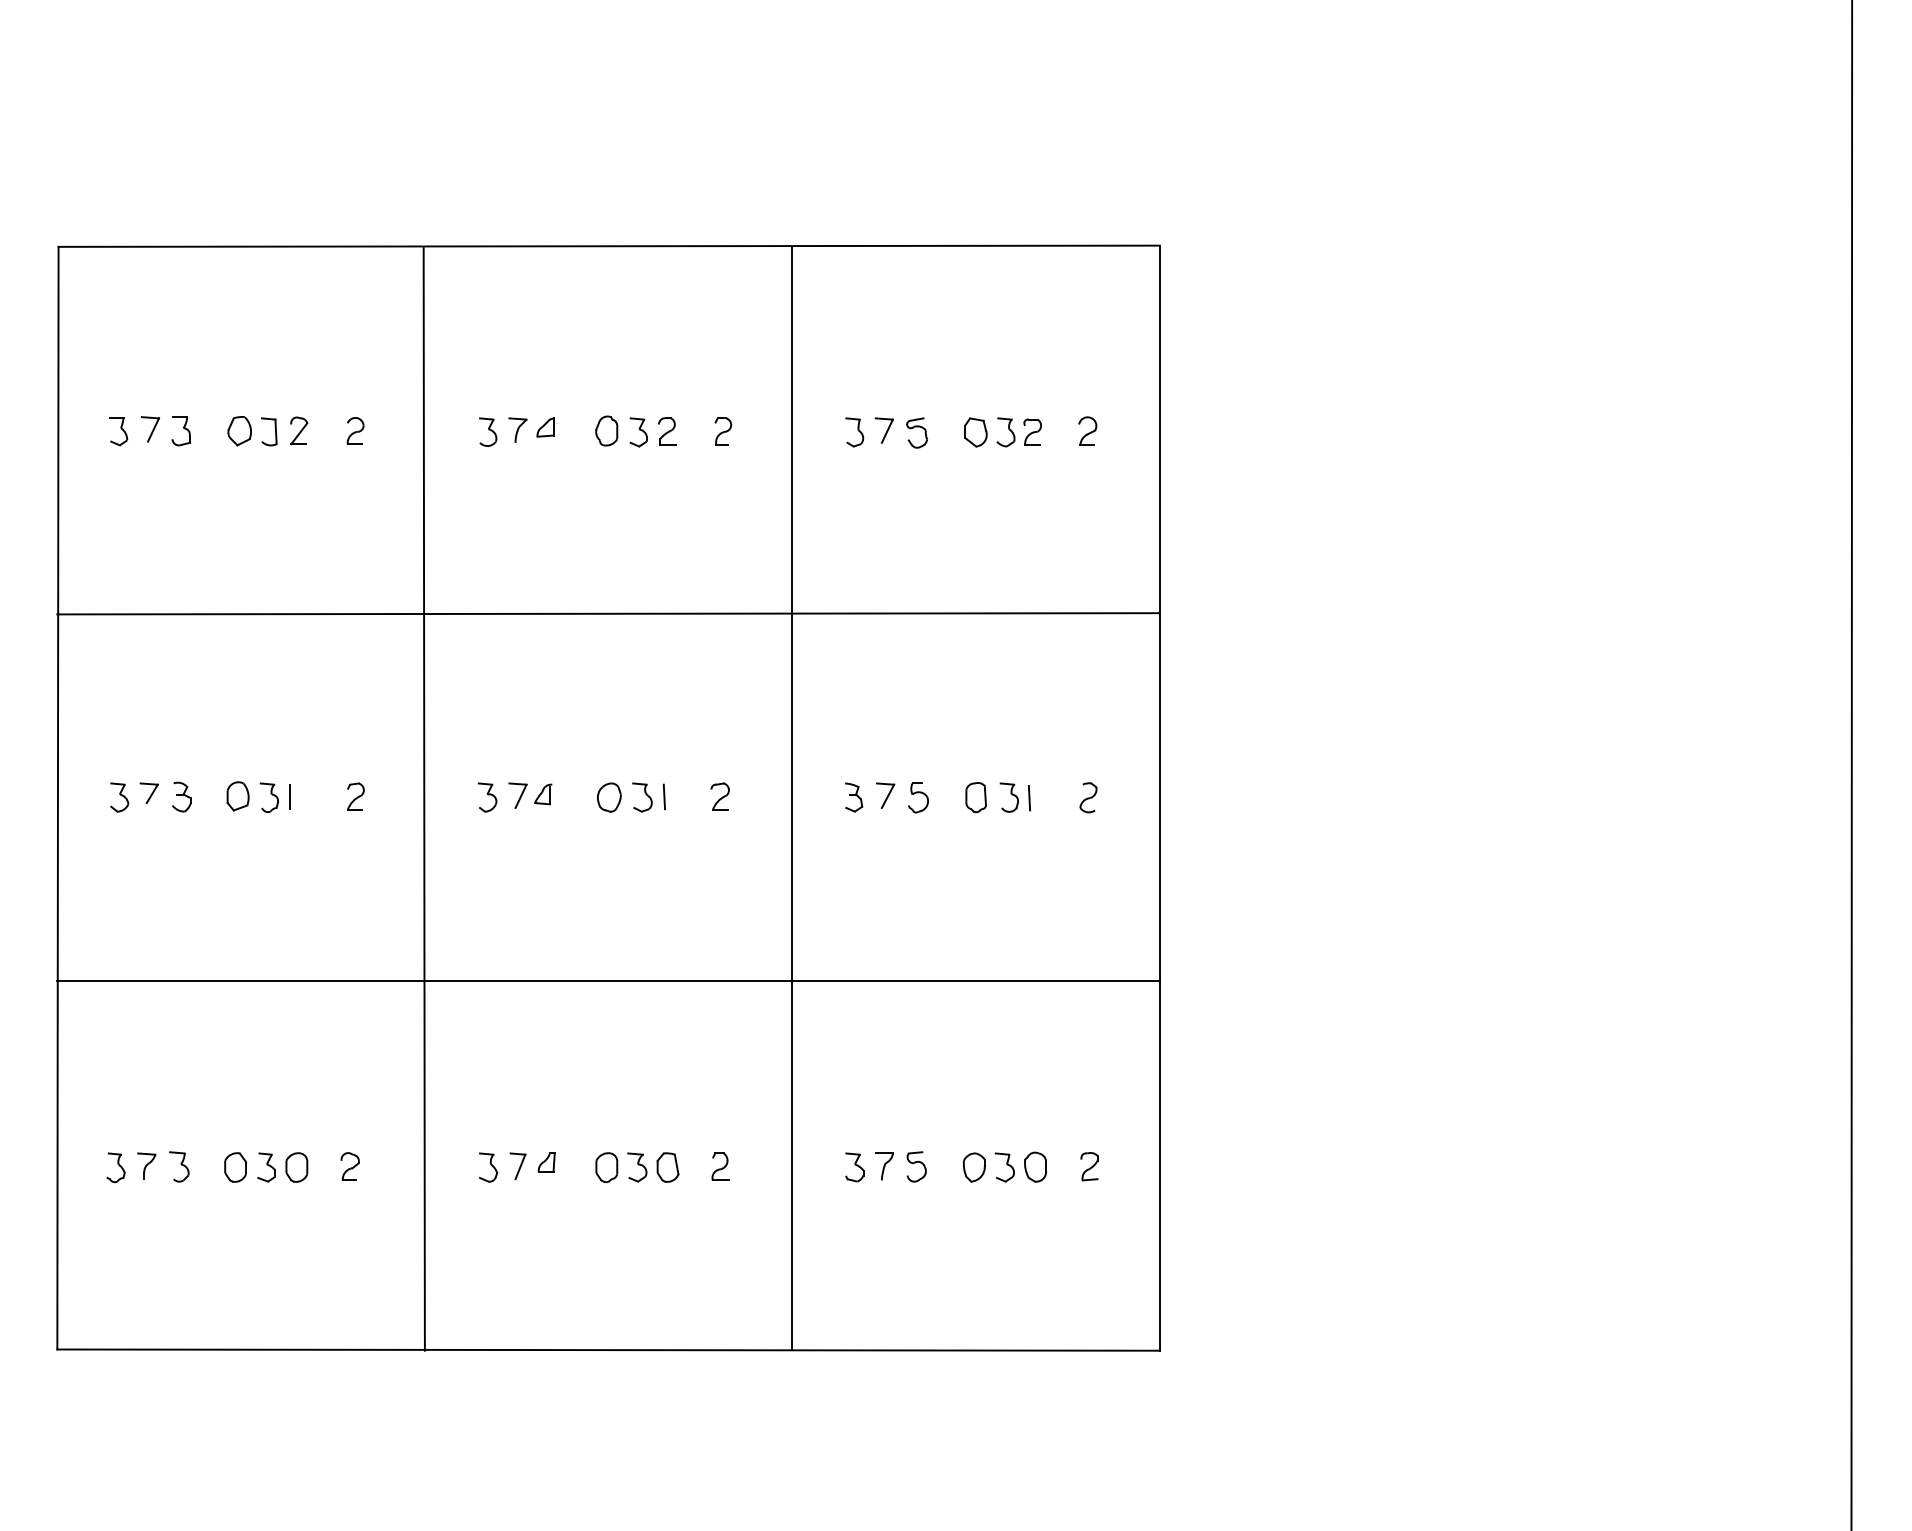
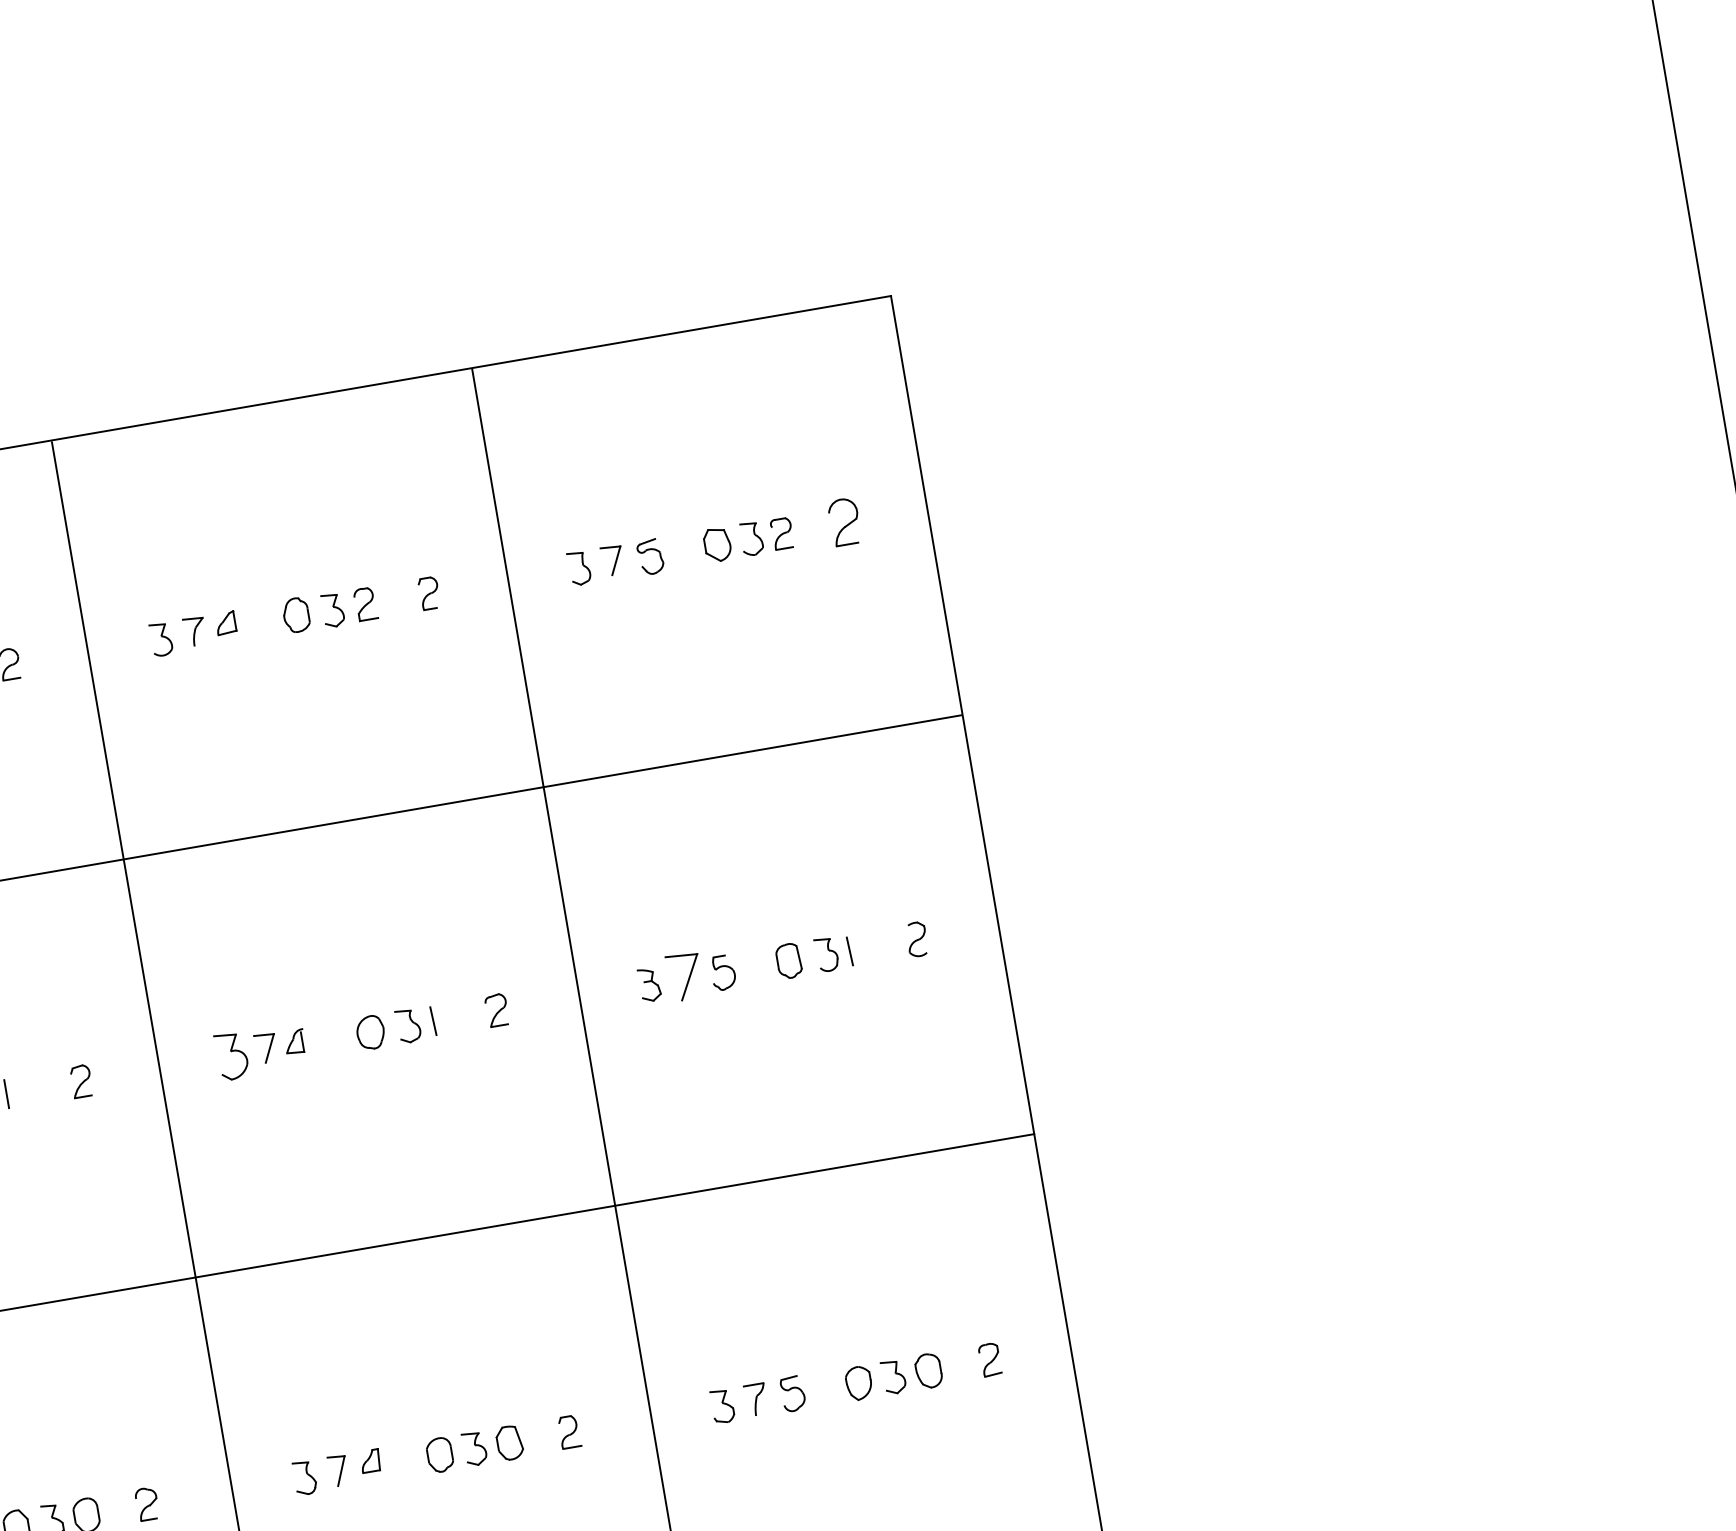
part: (1087, 430) -> (844, 520), size x1.4
part: (885, 795) -> (685, 976), size x1.6
part: (487, 797) -> (231, 1056), size x1.4

